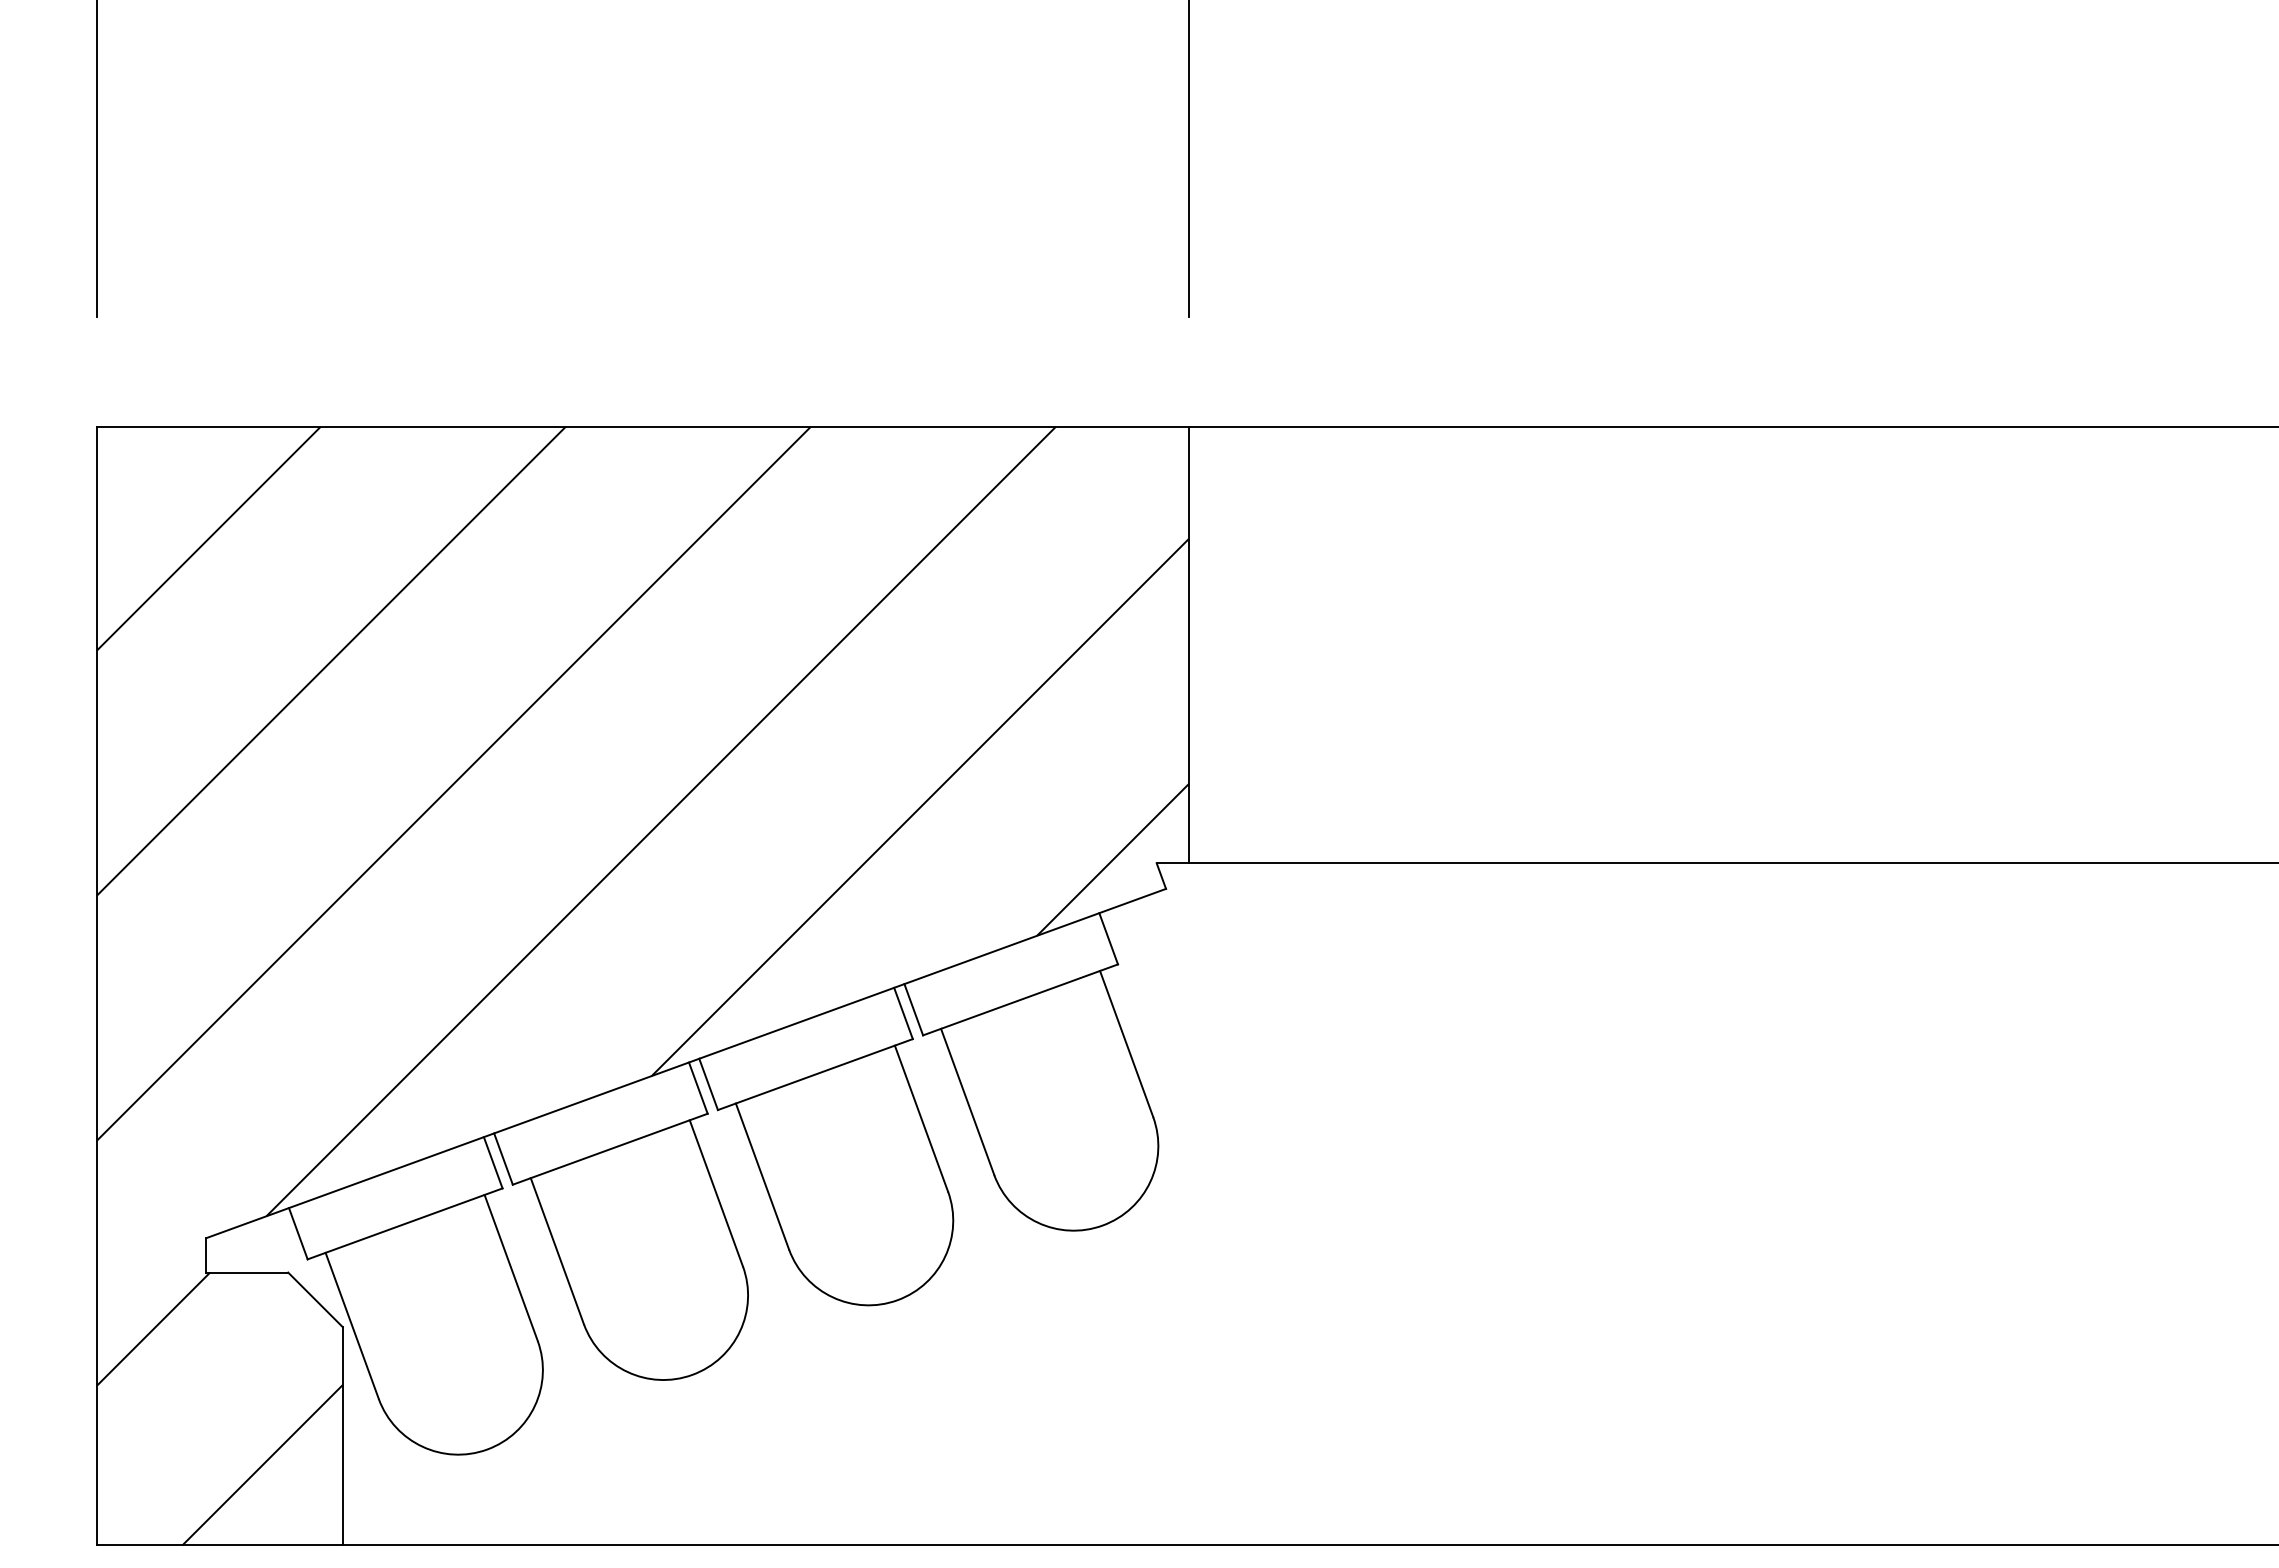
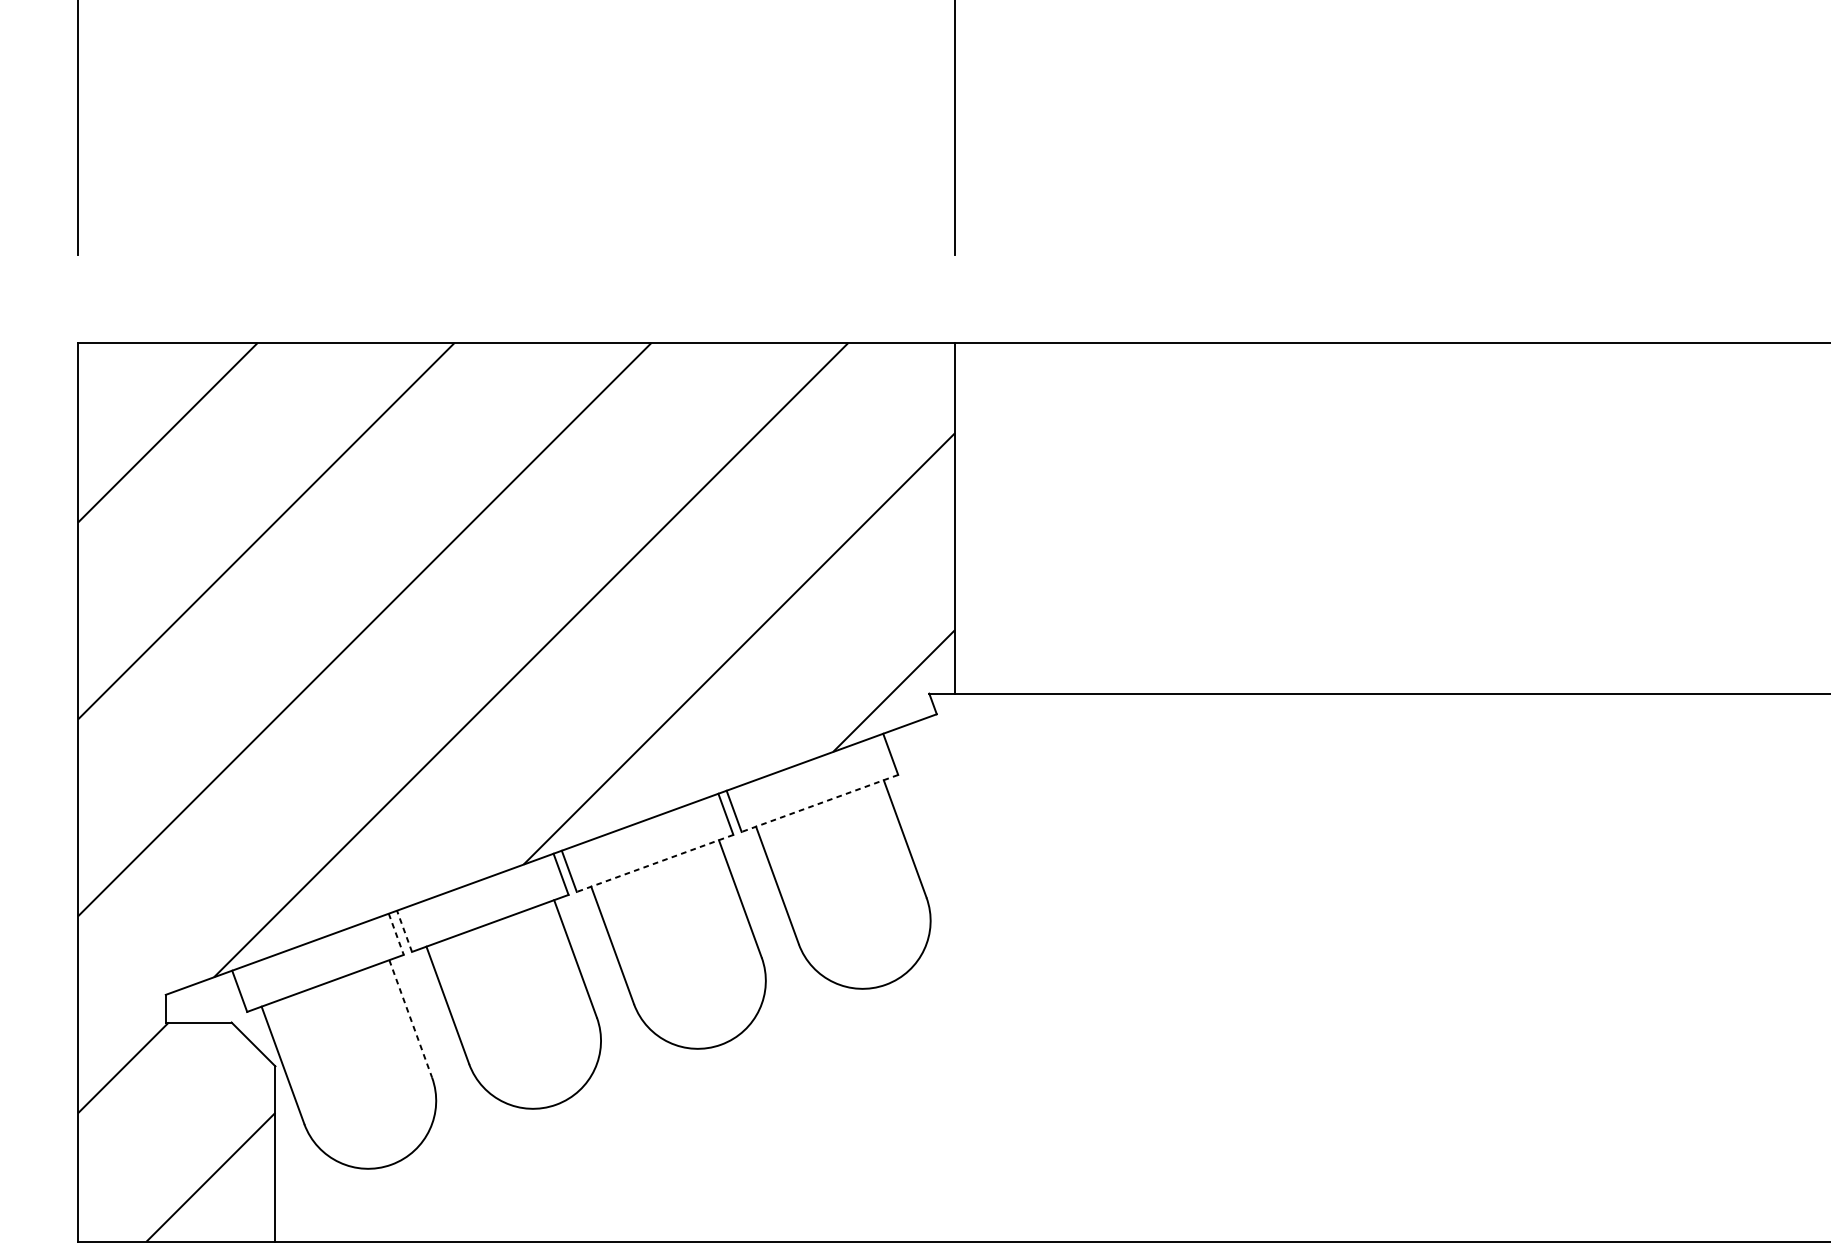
line: (1020, 999) -> (819, 803), solid -> dashed
line: (815, 1074) -> (655, 863), solid -> dashed
line: (503, 1158) -> (404, 930), solid -> dashed
line: (493, 1163) -> (396, 934), solid -> dashed
line: (511, 1268) -> (410, 1019), solid -> dashed

